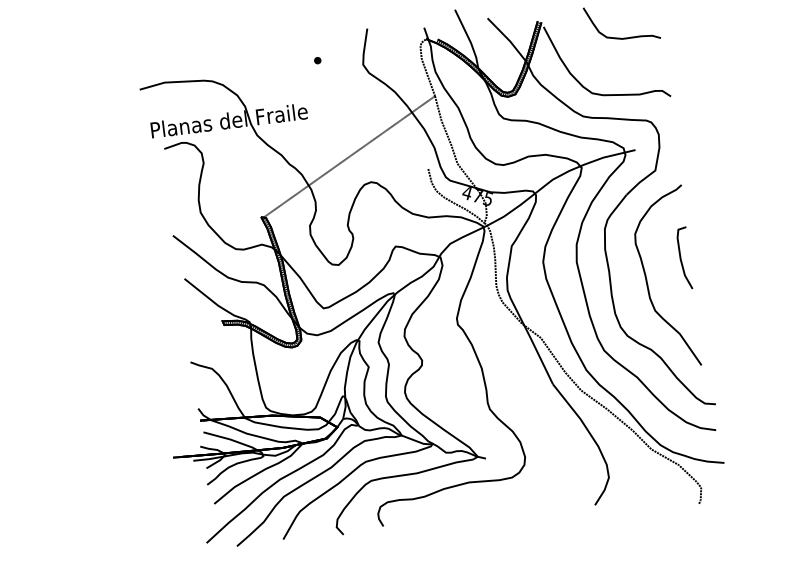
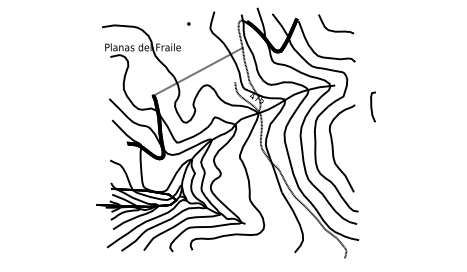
curve: (682, 257) -> (372, 106), moved

